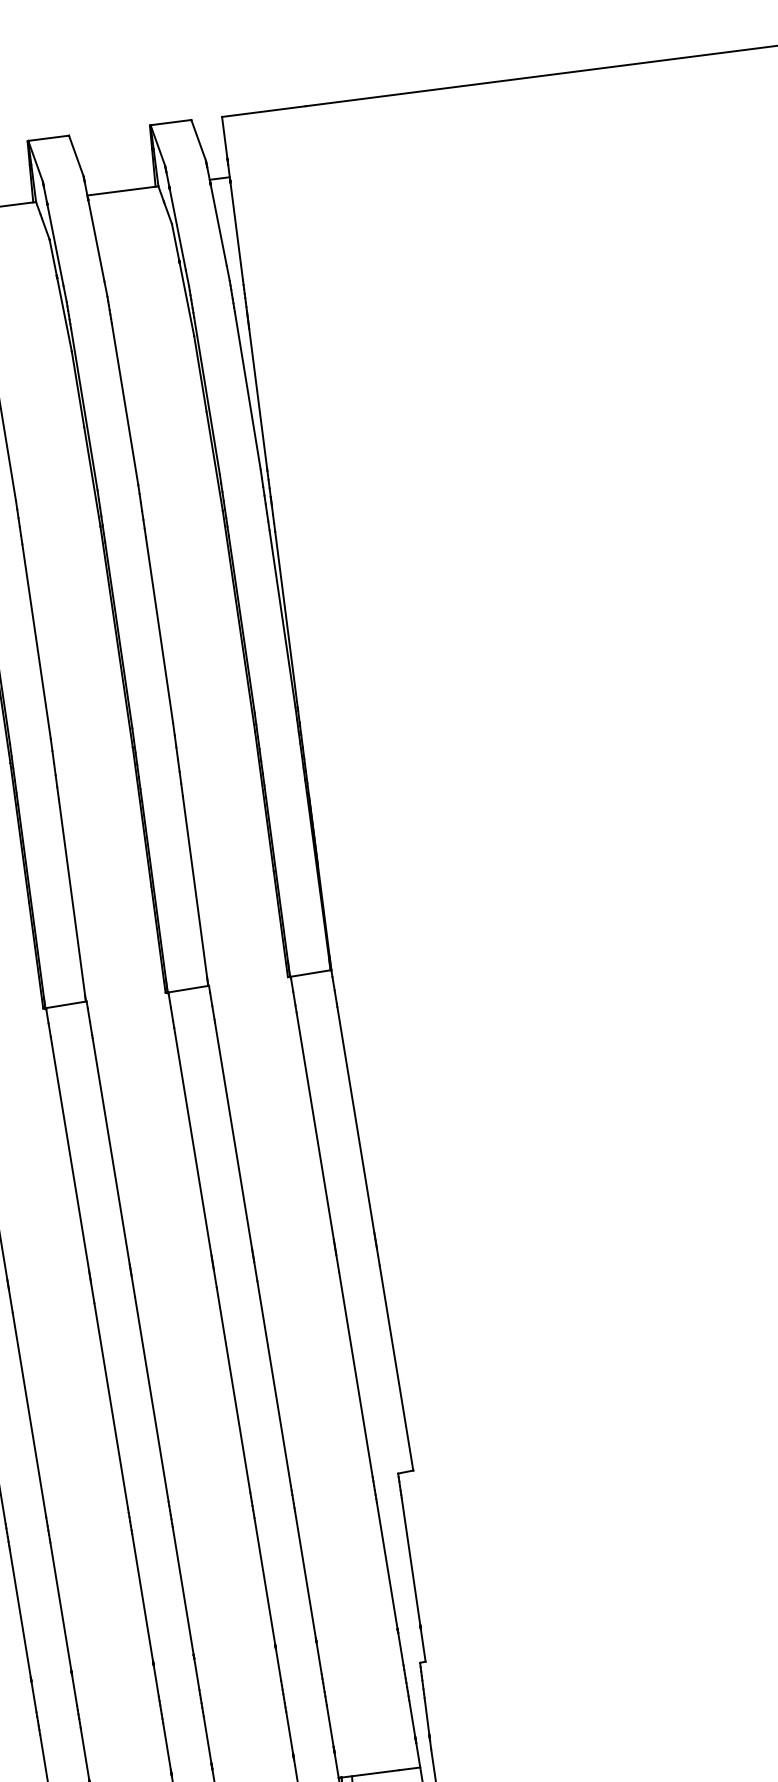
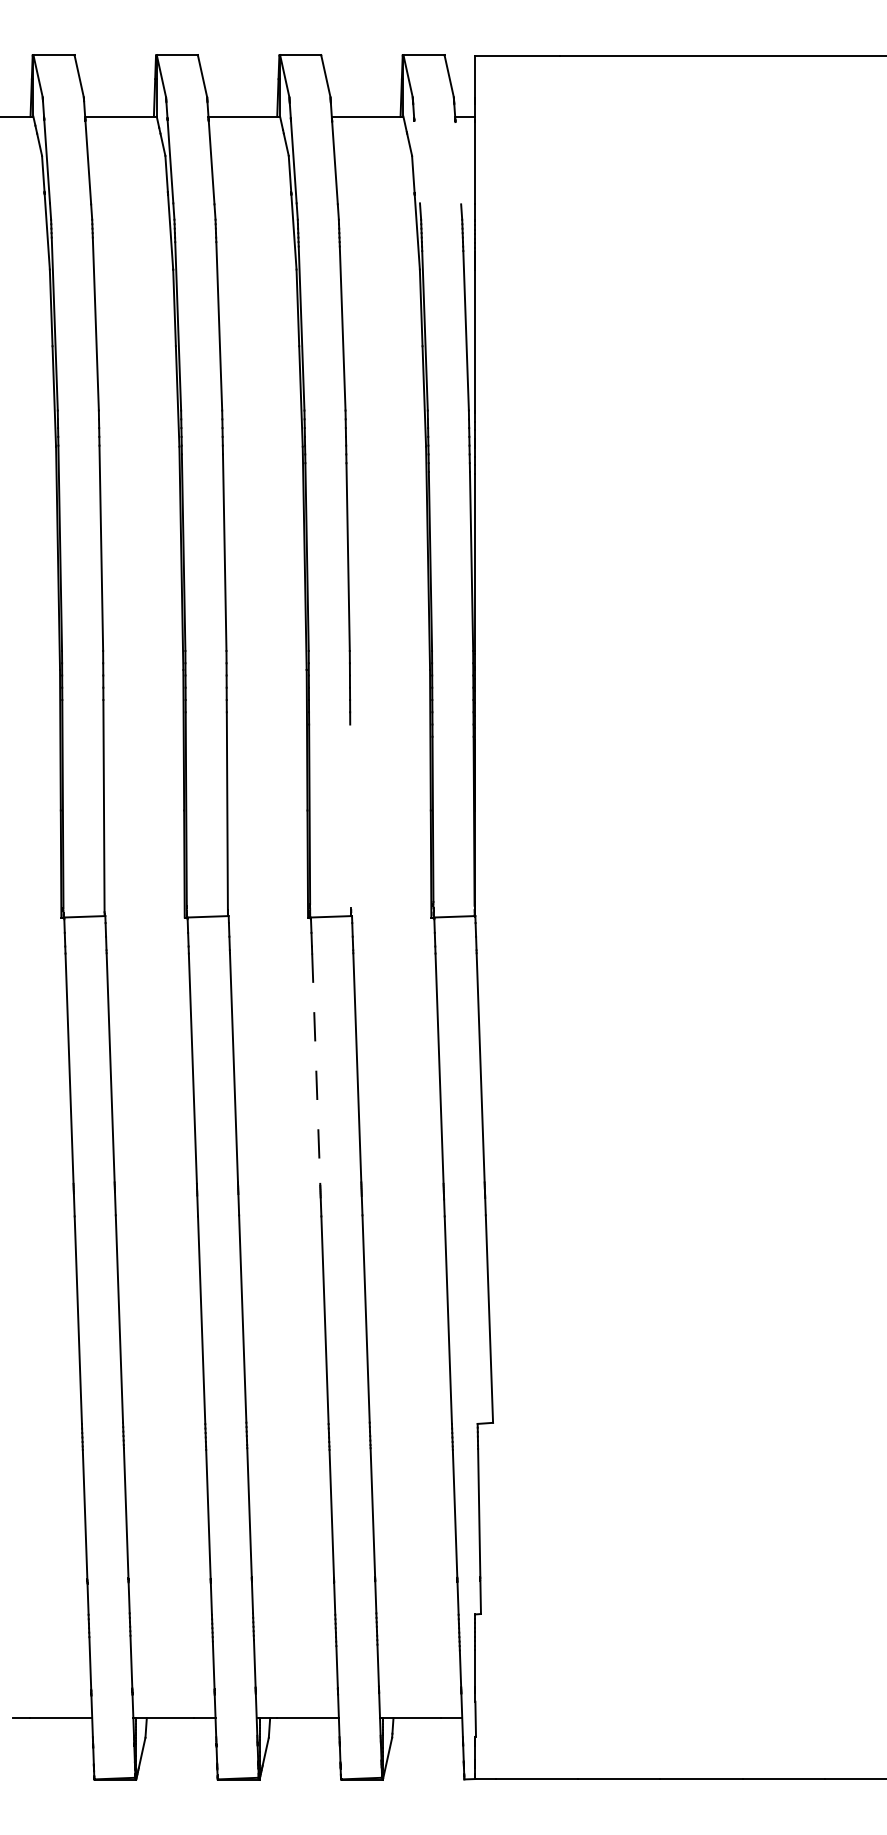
line: (218, 225) -> (458, 163), removed
line: (178, 230) -> (417, 162), removed
line: (194, 886) -> (350, 815), removed
line: (193, 1142) -> (316, 1069), solid -> dashed

